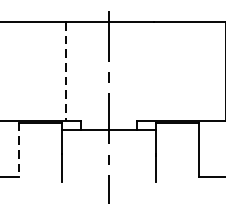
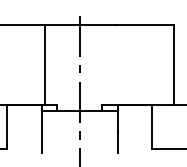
line: (65, 72) -> (44, 65), dashed -> solid
line: (19, 149) -> (7, 127), dashed -> solid

